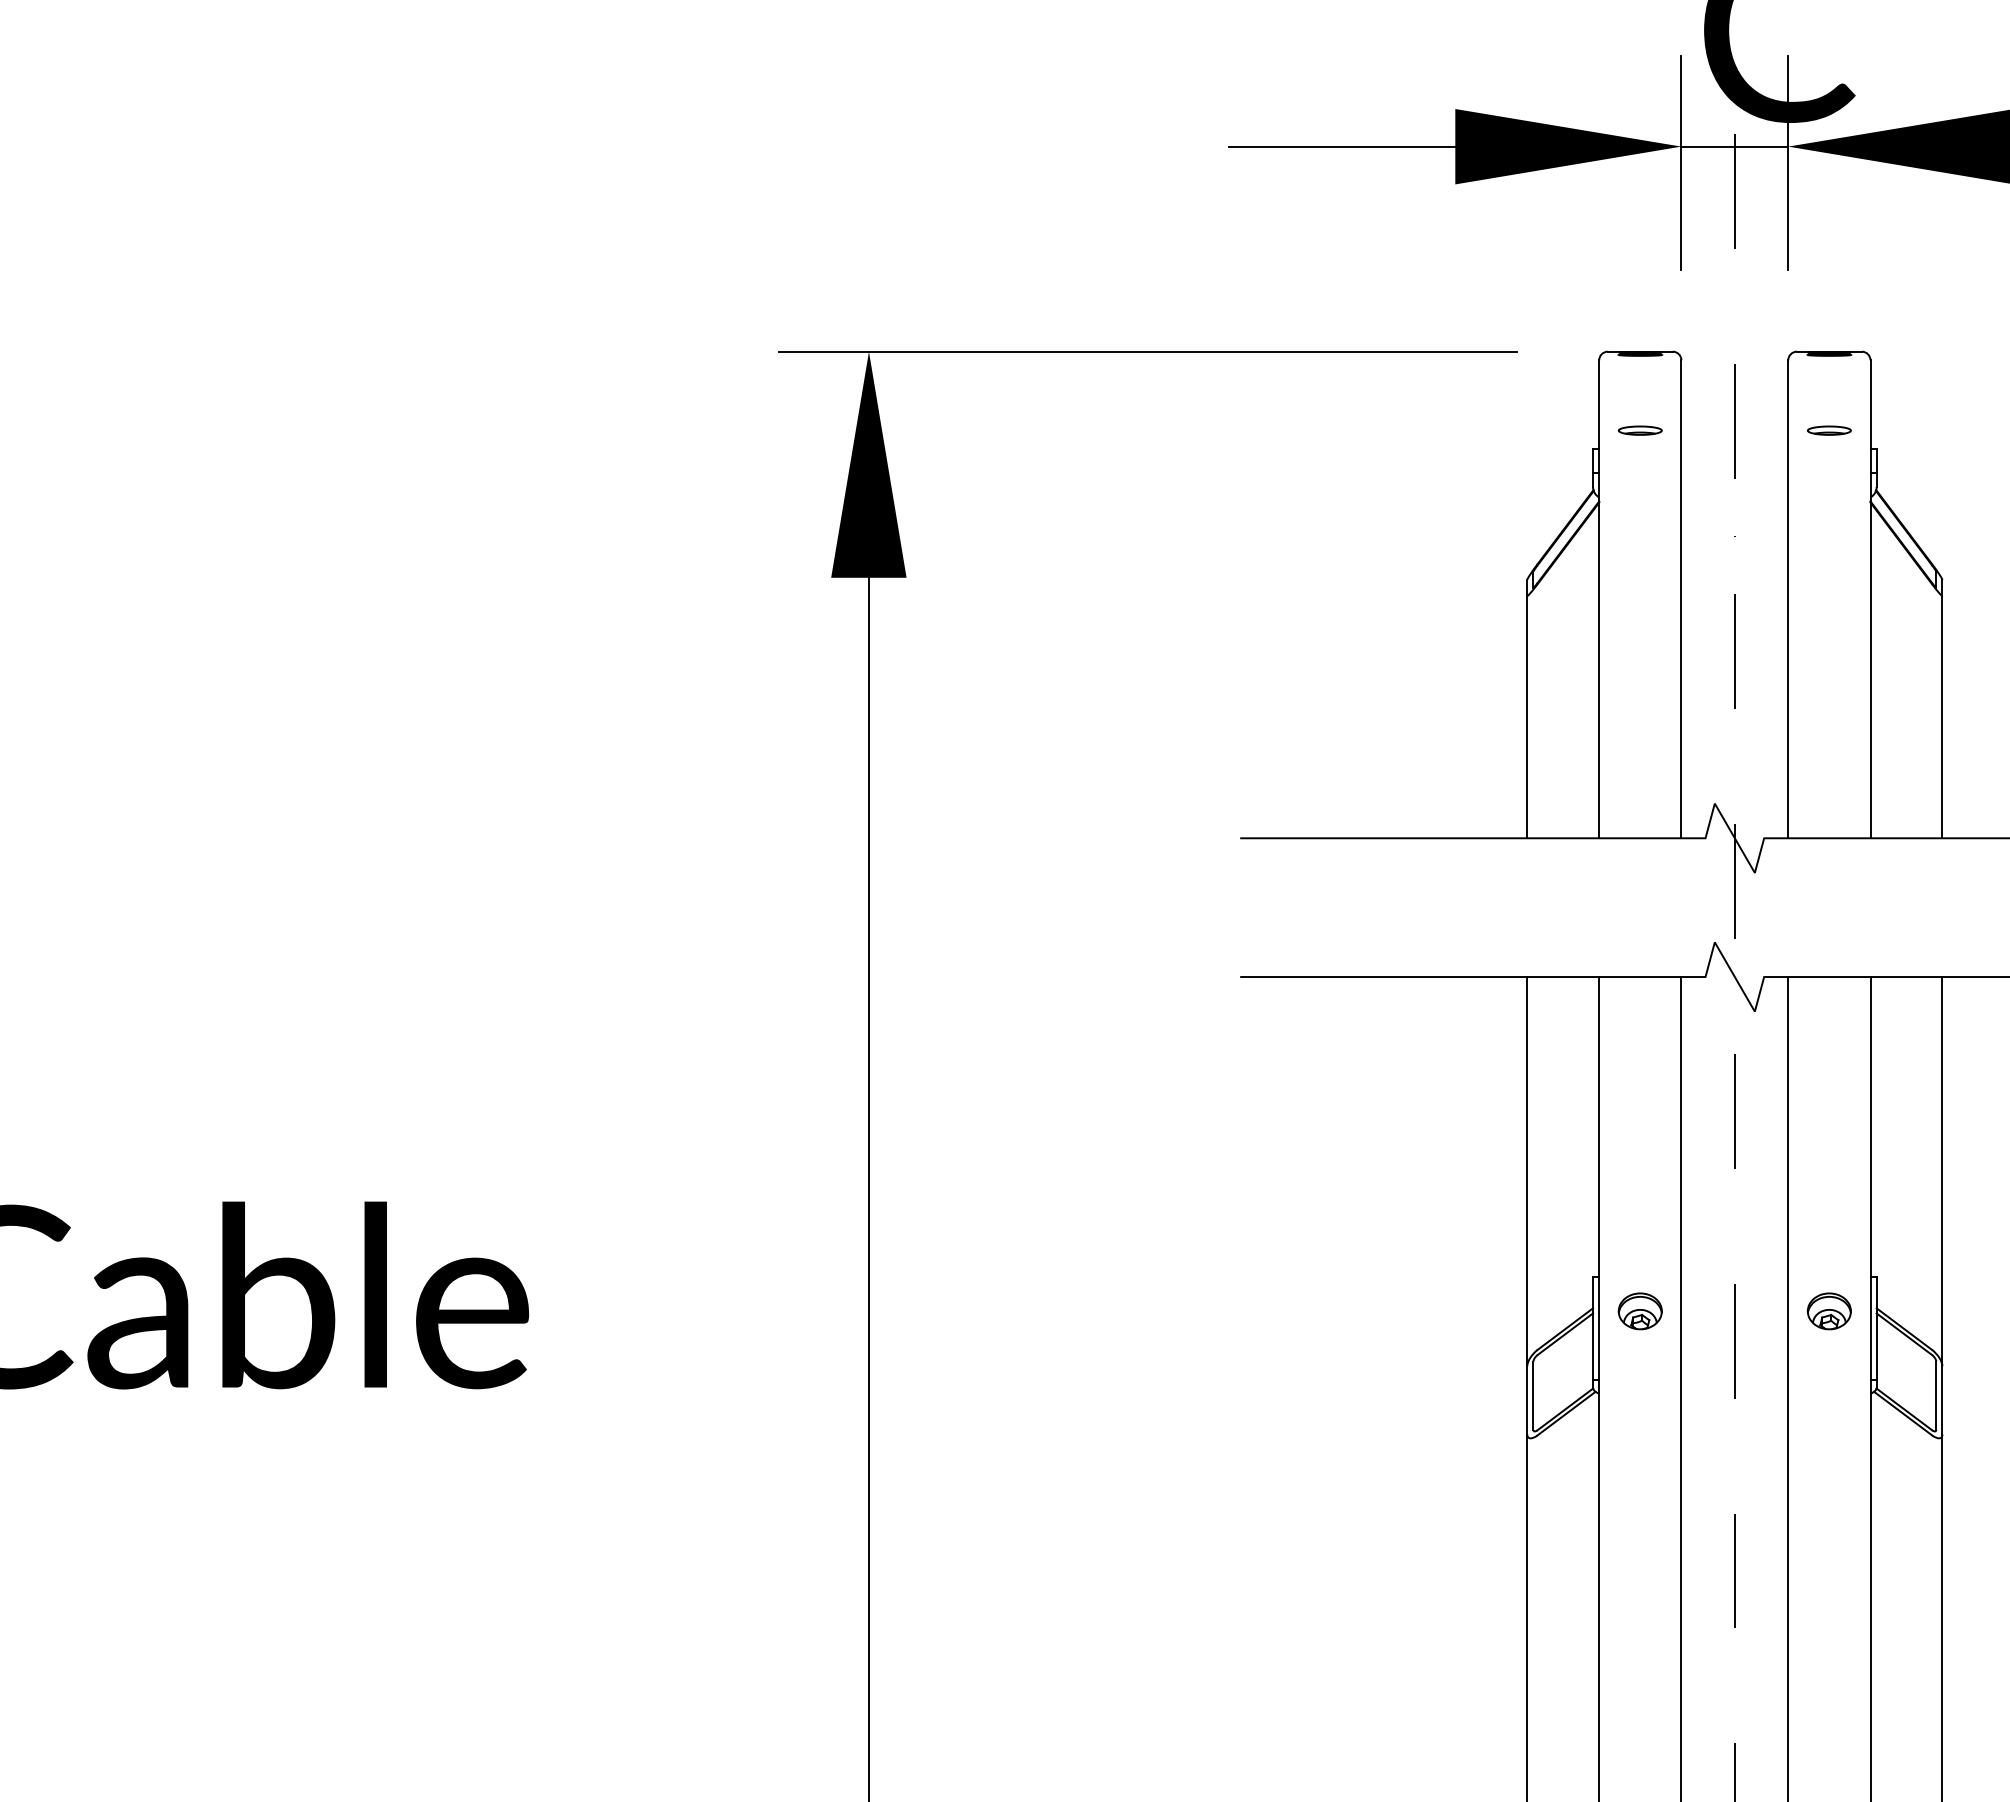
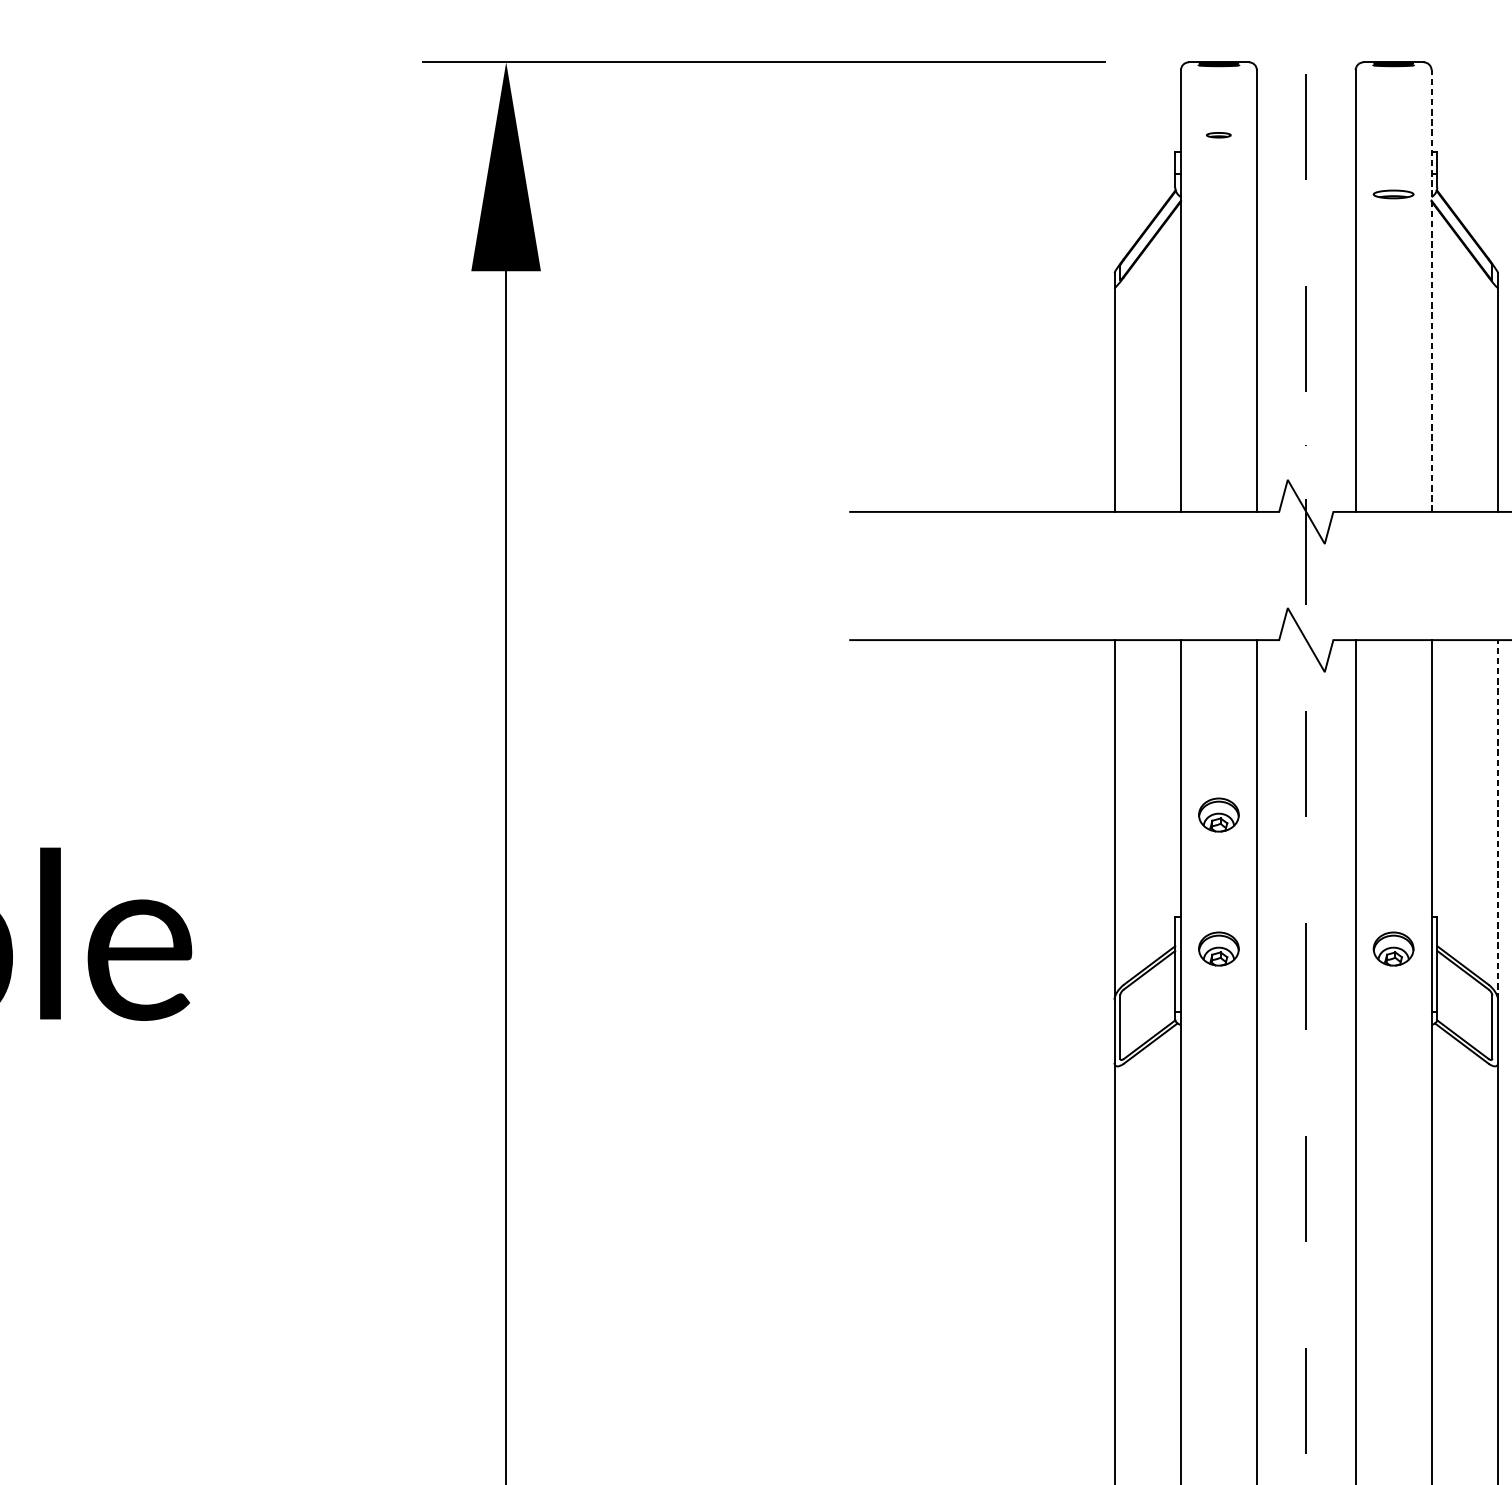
part: (1639, 430) -> (1218, 135), size x0.6
part: (1829, 430) -> (1393, 194), moved
line: (1870, 599) -> (1431, 291), solid -> dashed
part: (1639, 1166) -> (1218, 815), added
line: (1942, 1171) -> (1498, 819), solid -> dashed

